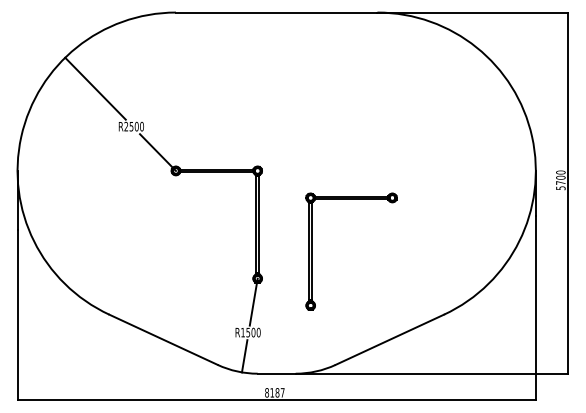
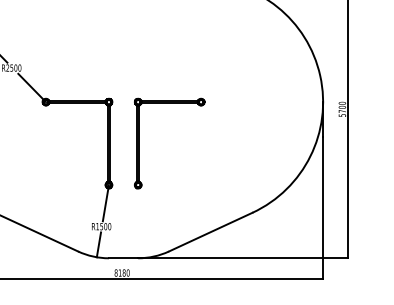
part: (312, 251) -> (139, 143), moved
text: (282, 392) -> (128, 272), 8187 -> 8180

